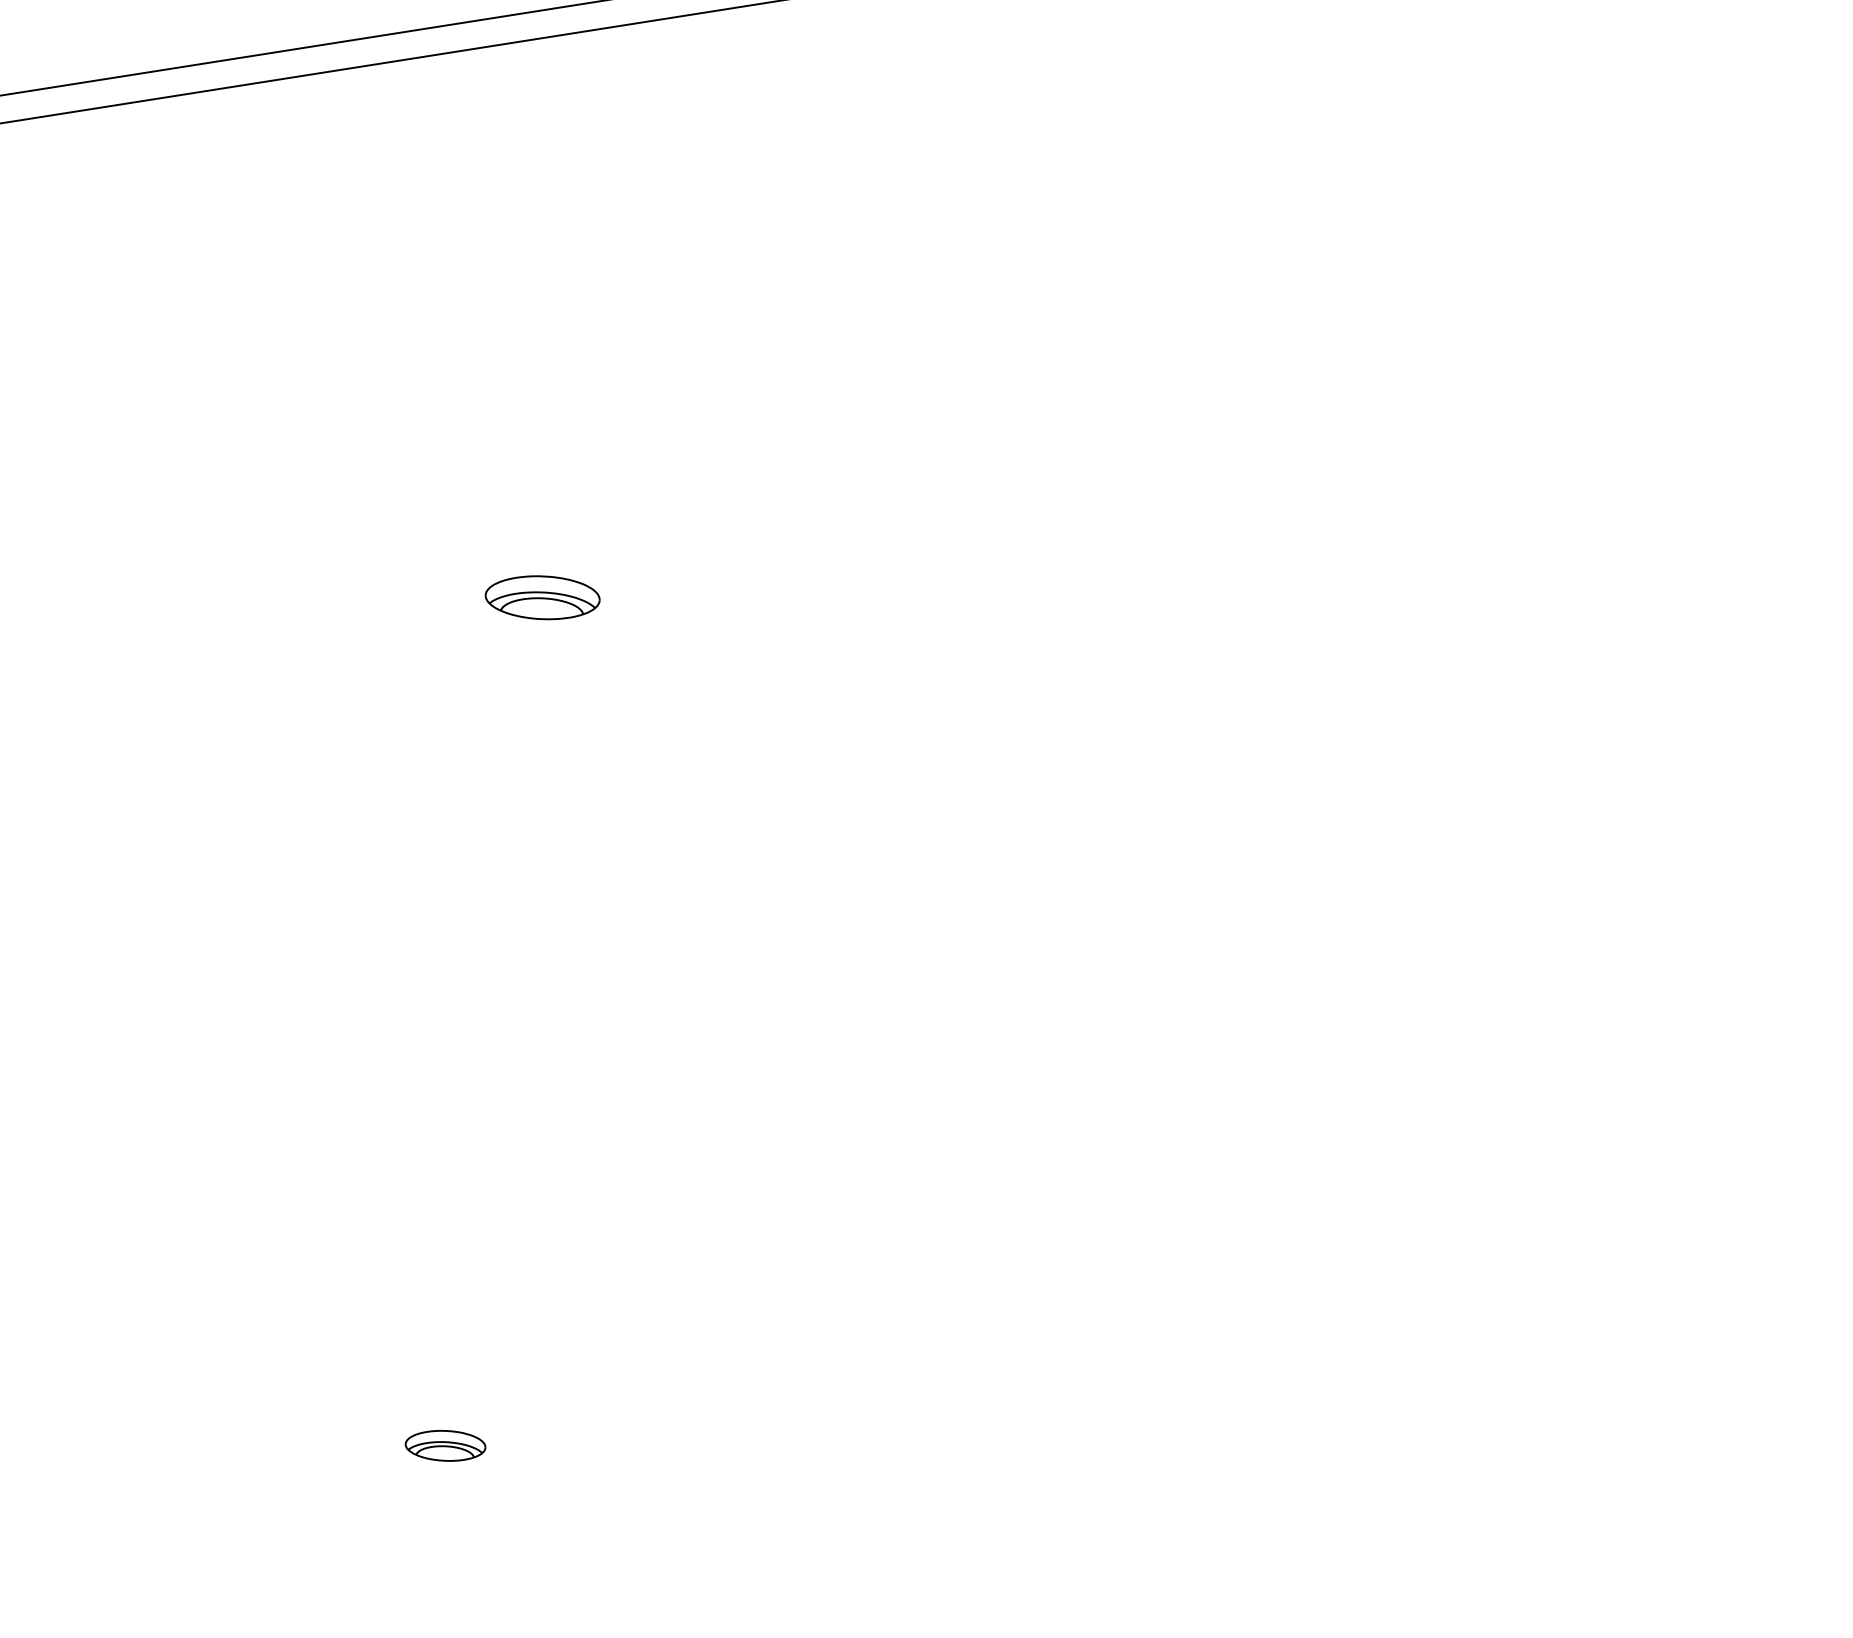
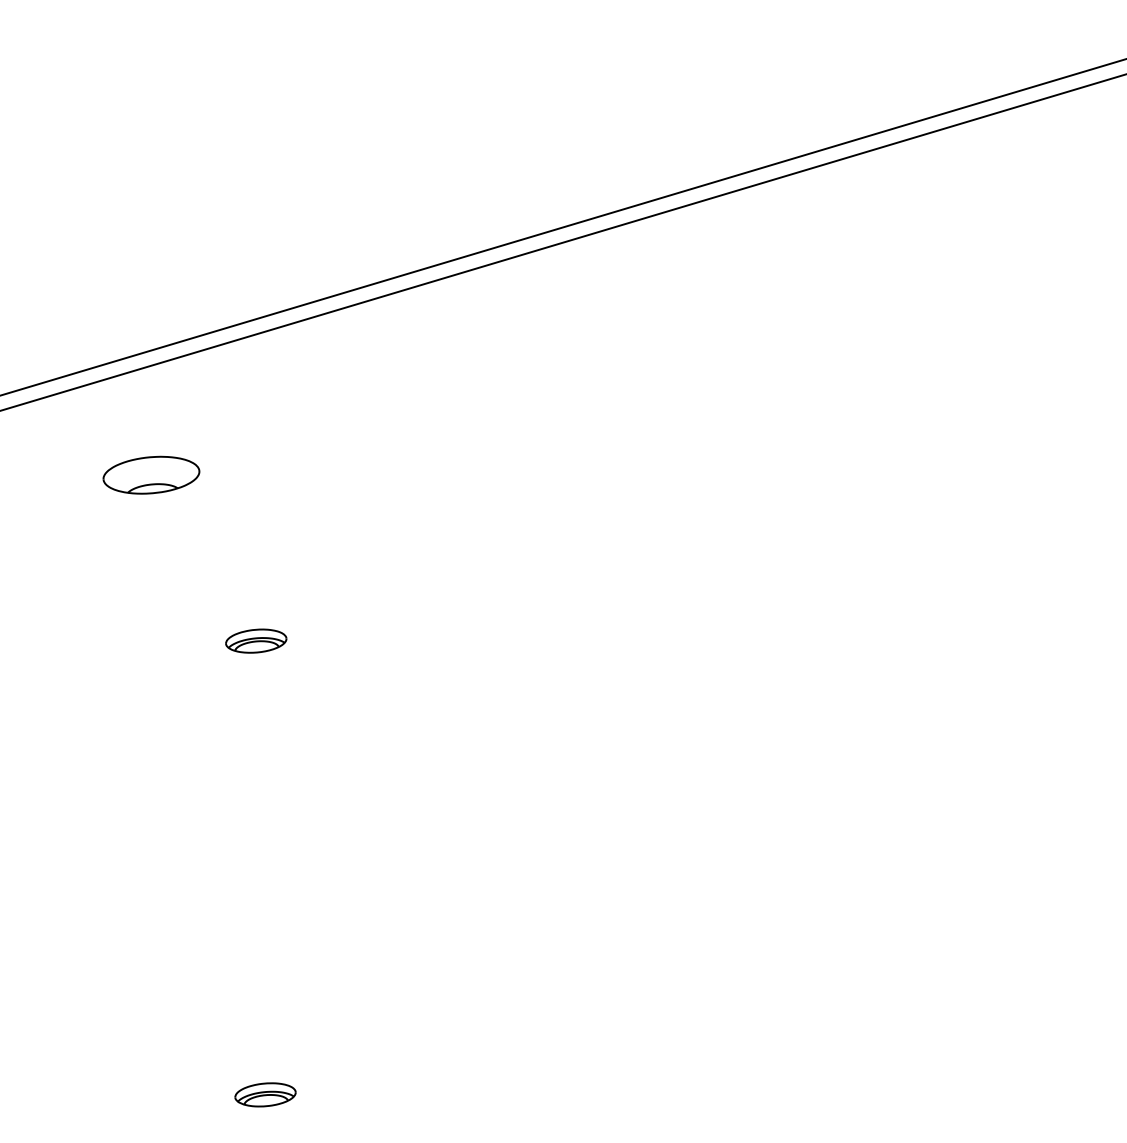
part: (389, 260) -> (151, 474), added
part: (445, 1445) -> (265, 1094), size x1.43

